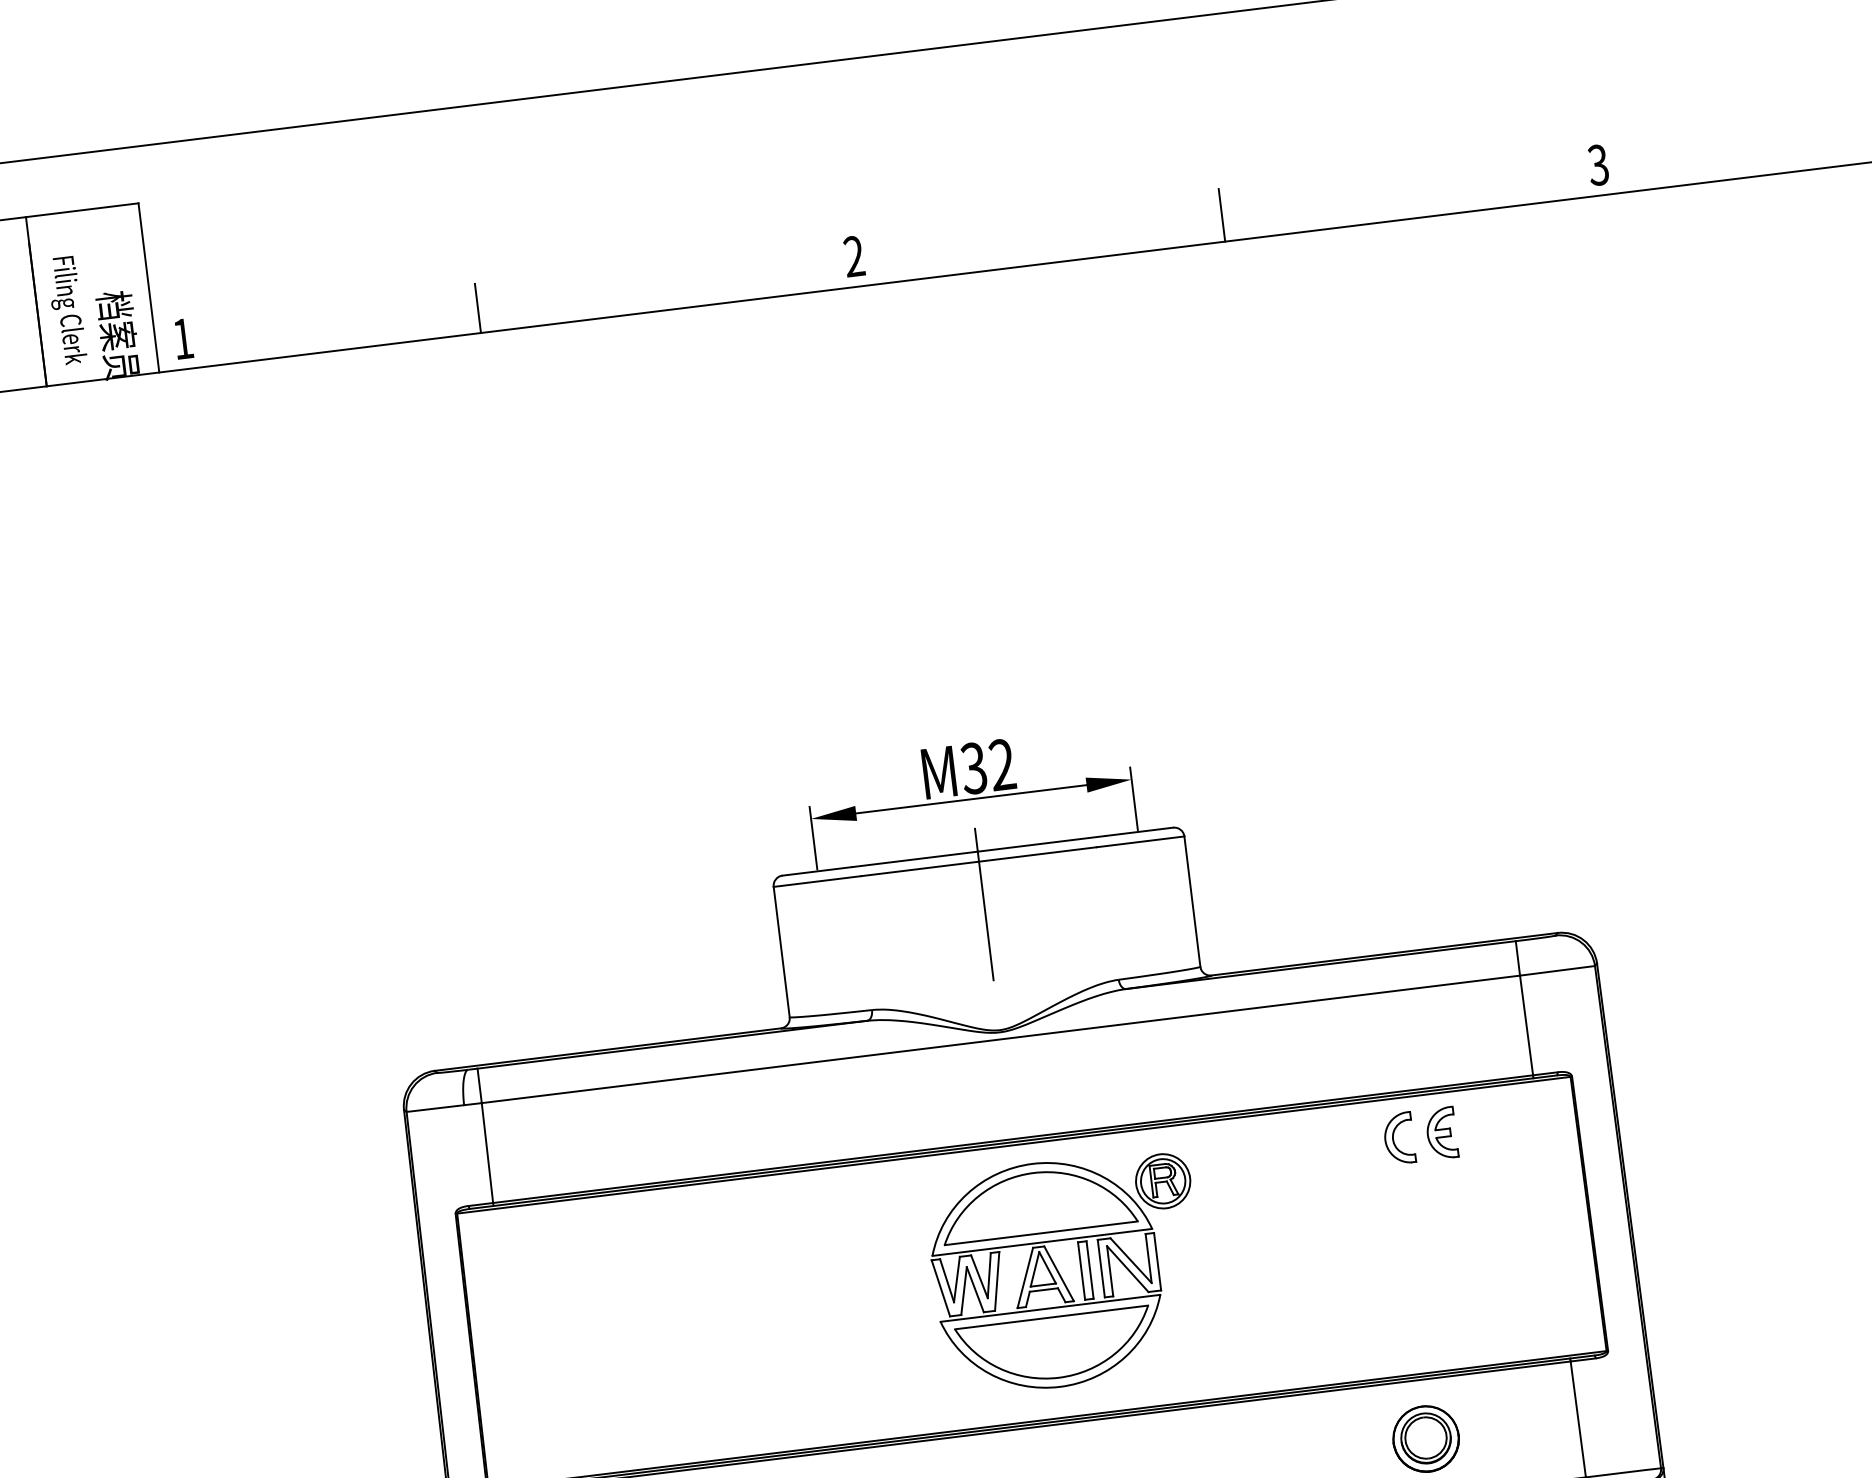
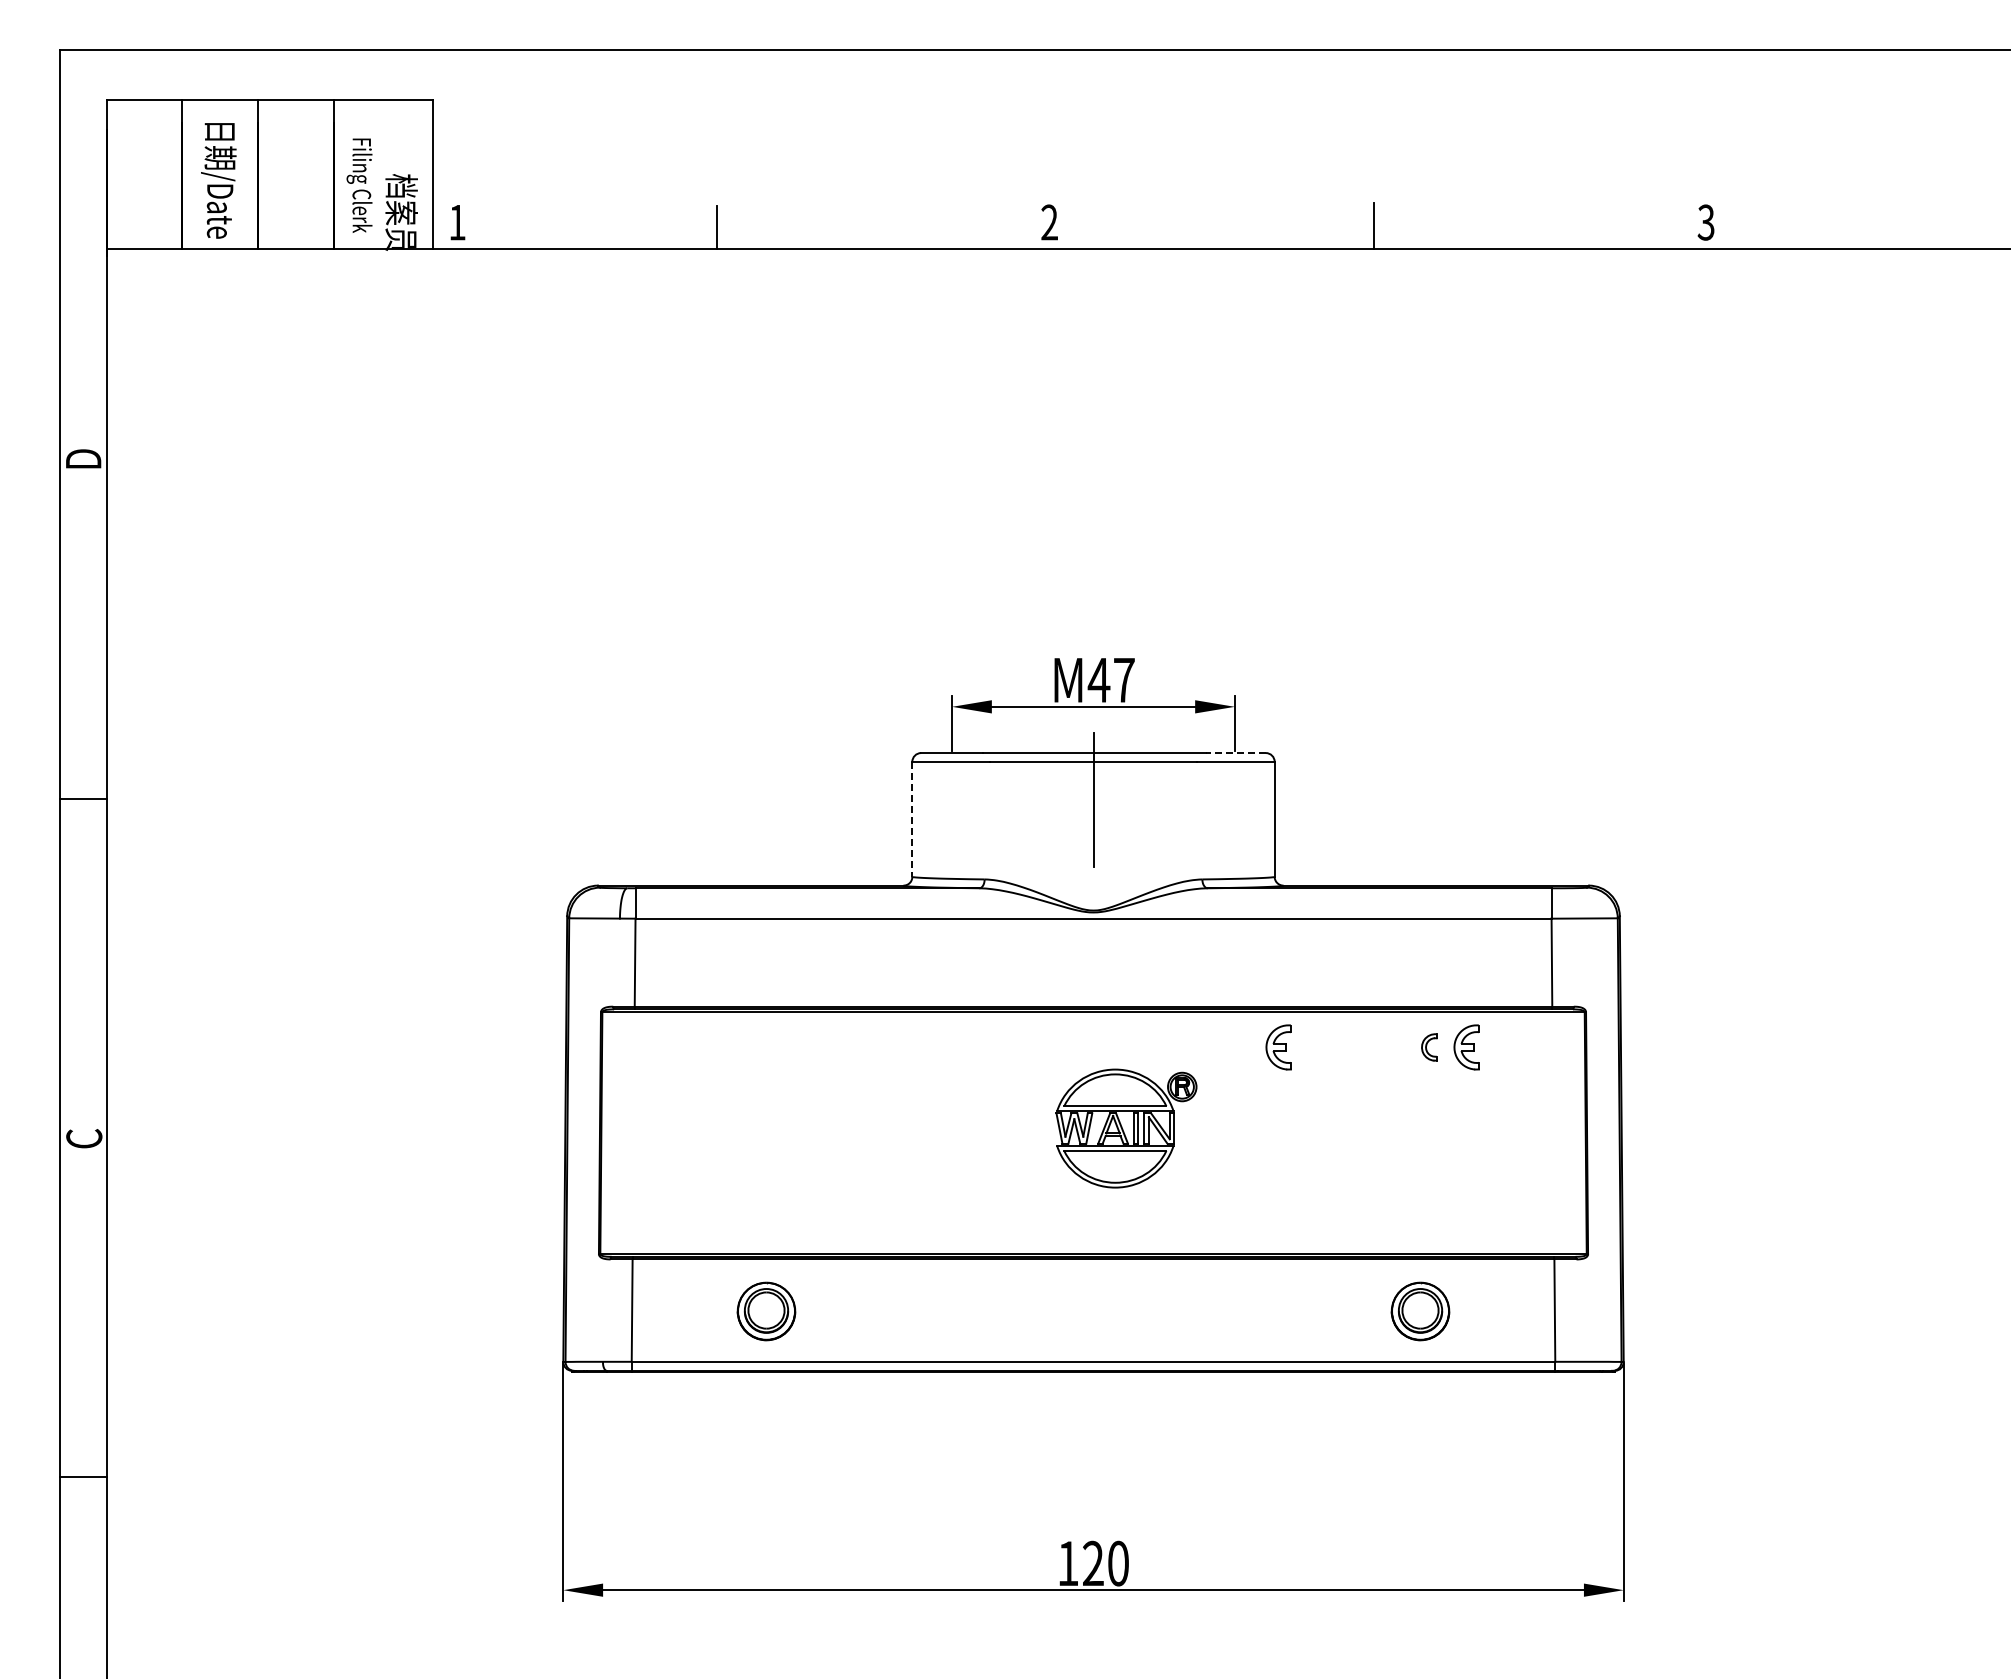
text: (986, 767) -> (1110, 680), M32 -> M47
line: (1139, 832) -> (1236, 753), solid -> dashed
line: (781, 952) -> (912, 819), solid -> dashed
part: (1399, 1138) -> (1429, 1047), size x0.6
part: (1228, 1159) -> (1278, 1047), added
part: (1067, 1272) -> (1126, 1128), size x0.6

